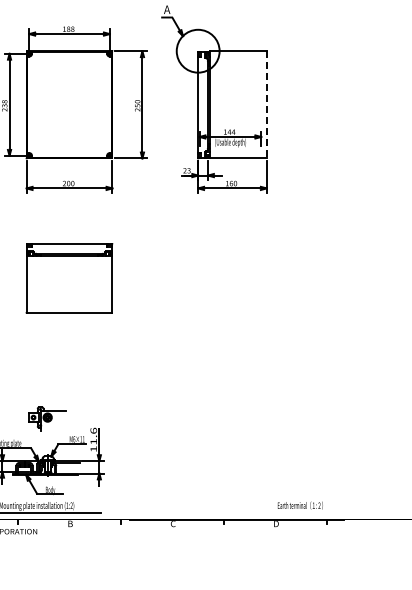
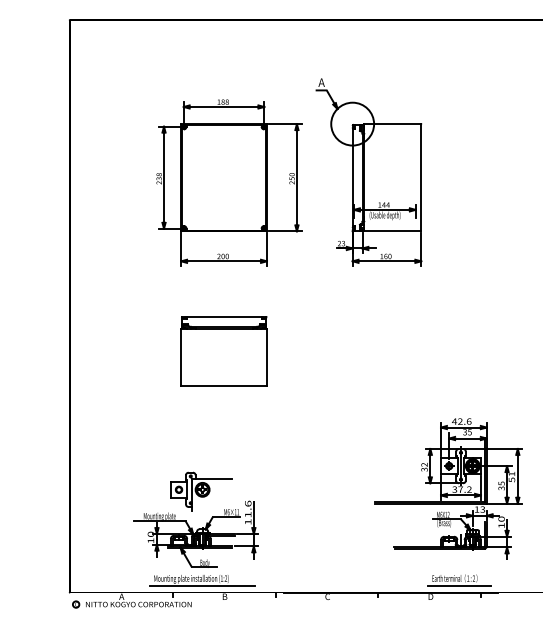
line: (267, 104) -> (421, 177), dashed -> solid
part: (294, 415) -> (448, 488), added
part: (47, 418) -> (201, 491), size x1.67
line: (305, 512) -> (459, 585), added

